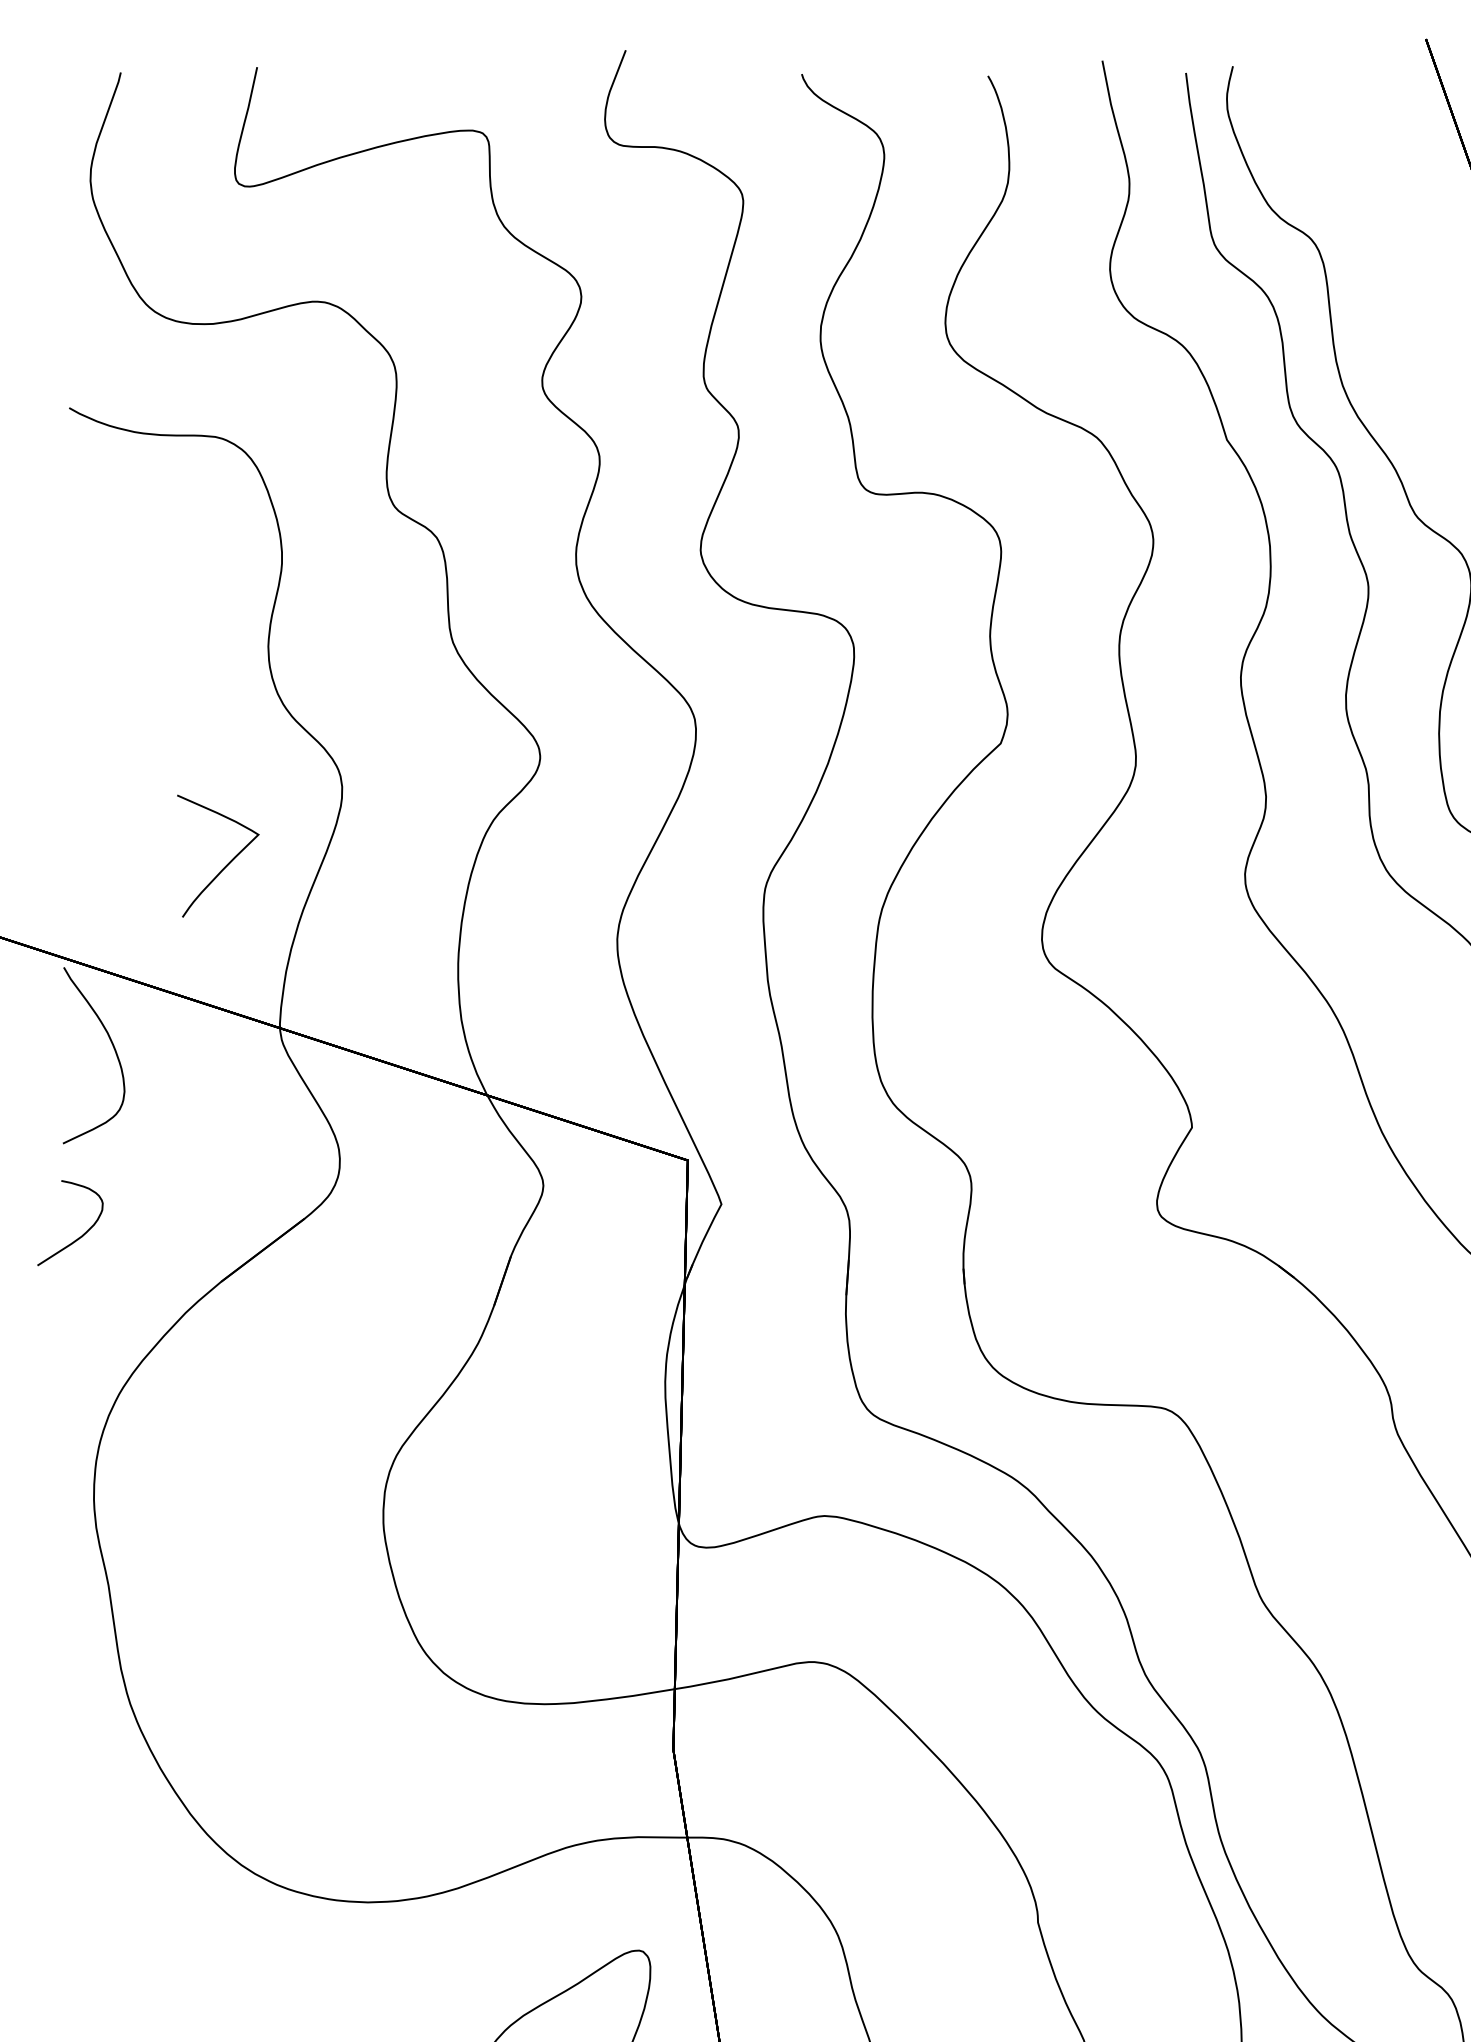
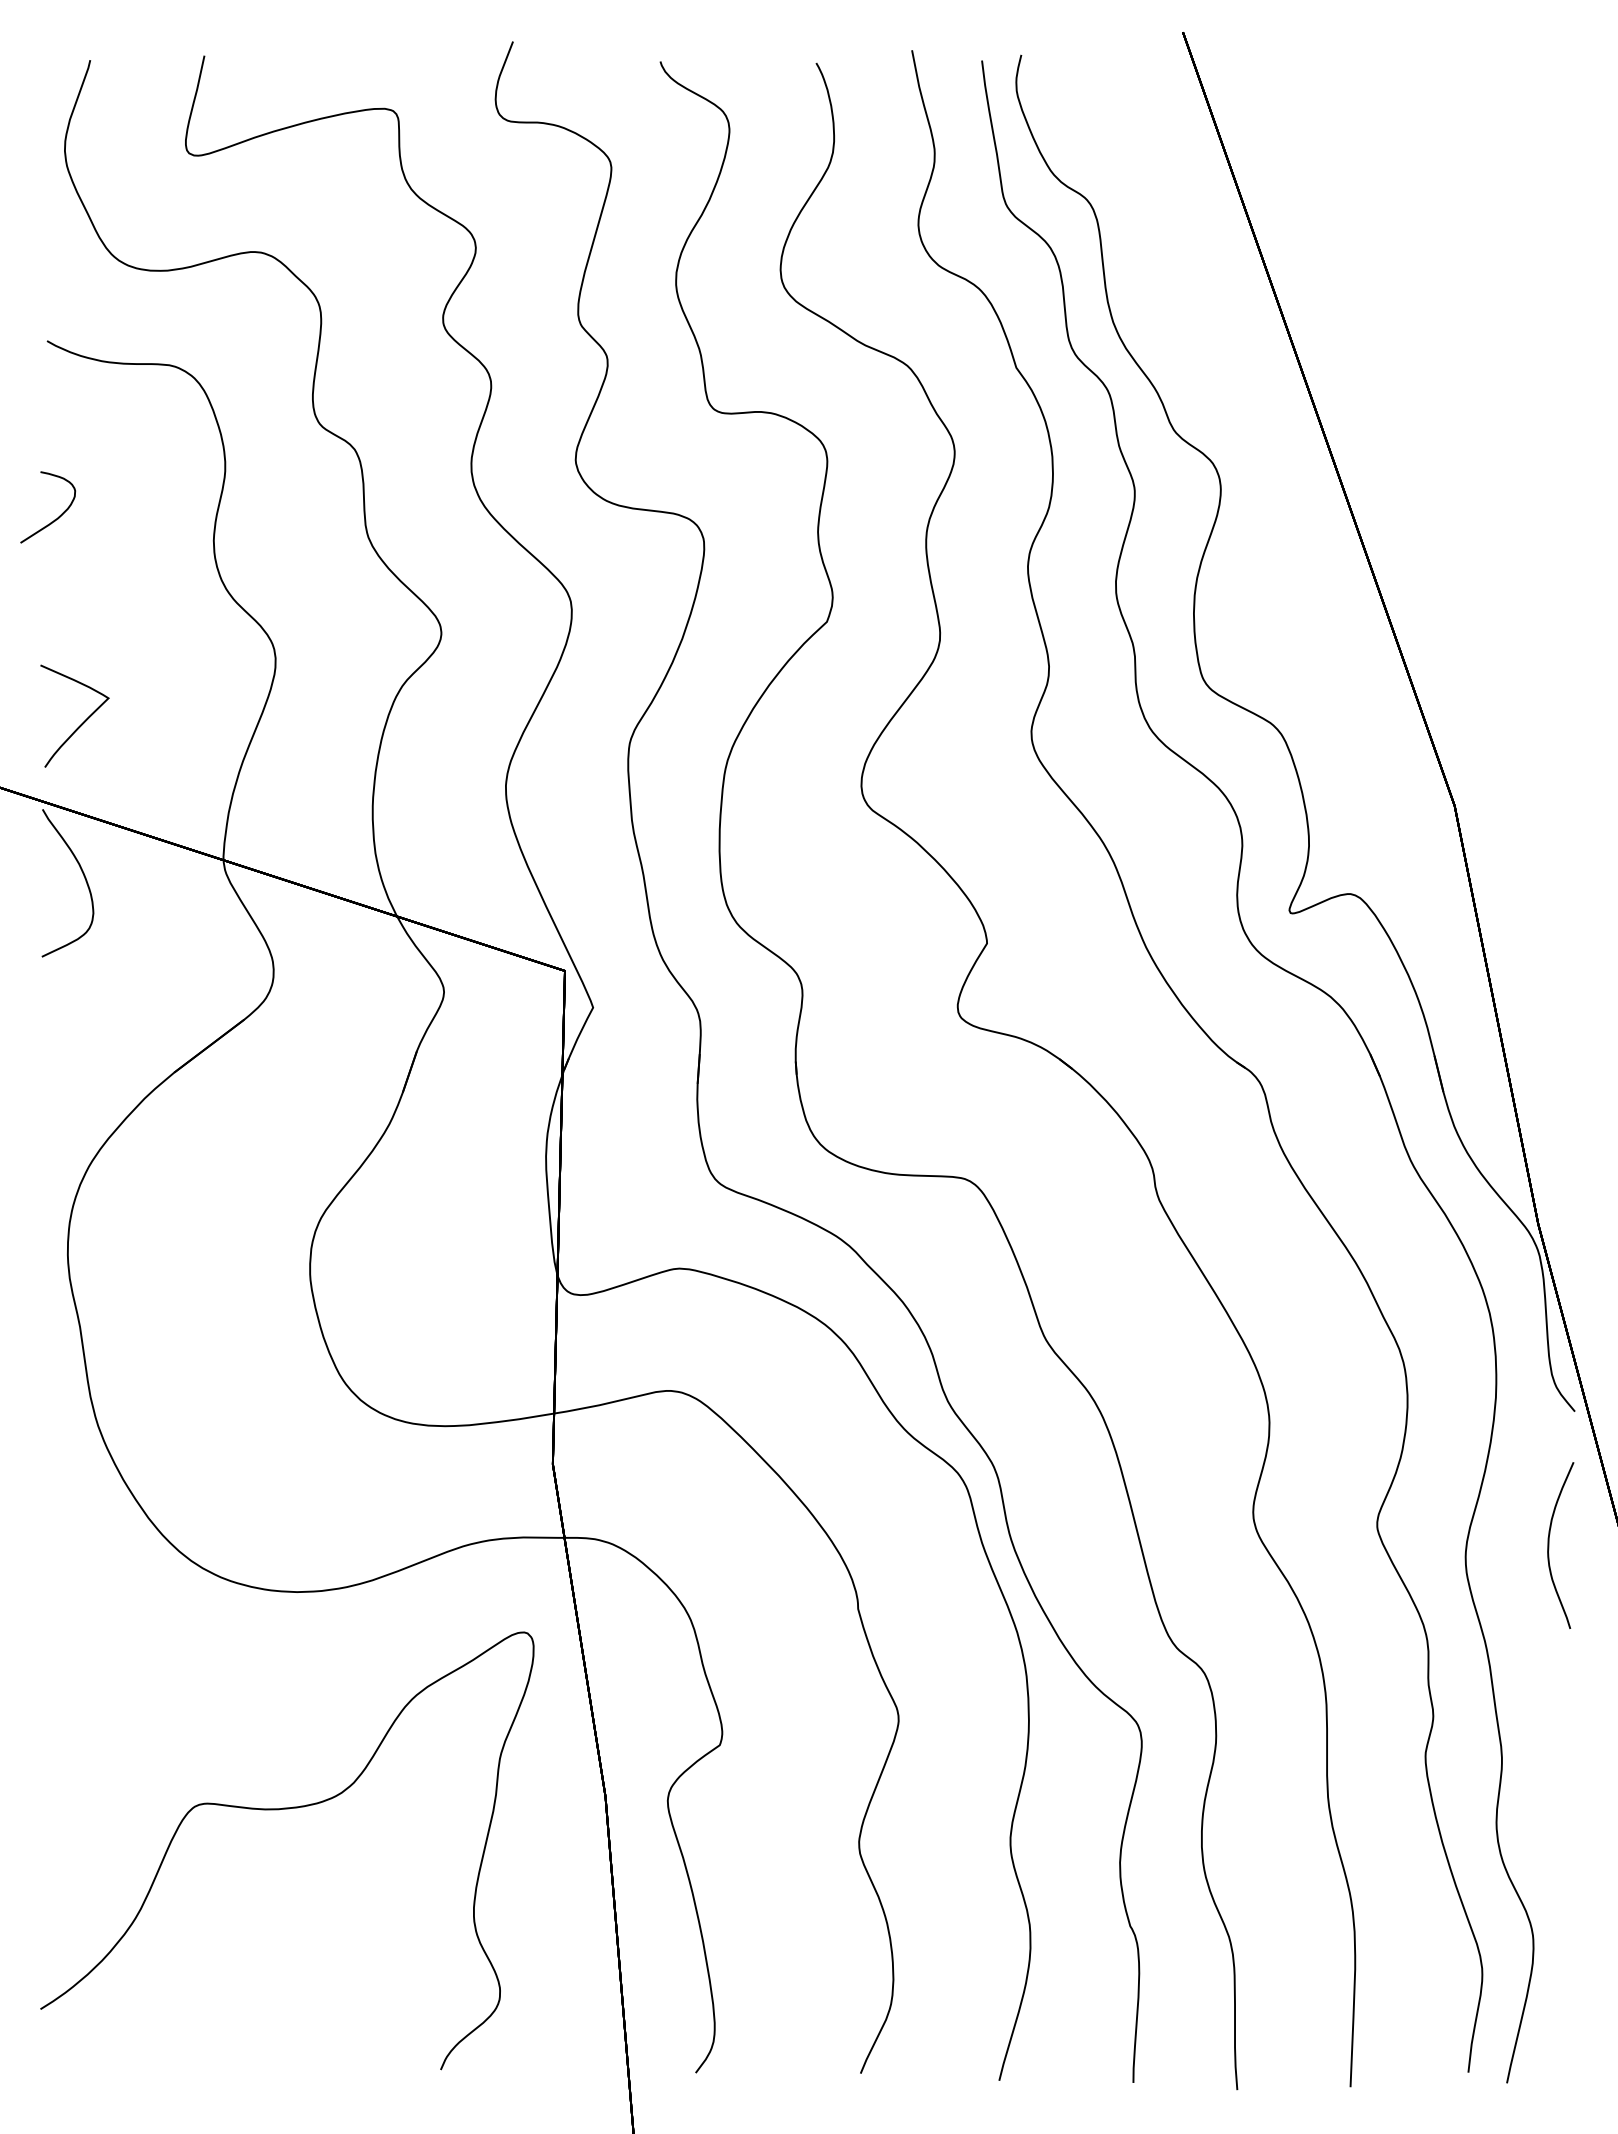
curve: (227, 863) -> (82, 722), moved
curve: (78, 1237) -> (54, 519), moved

